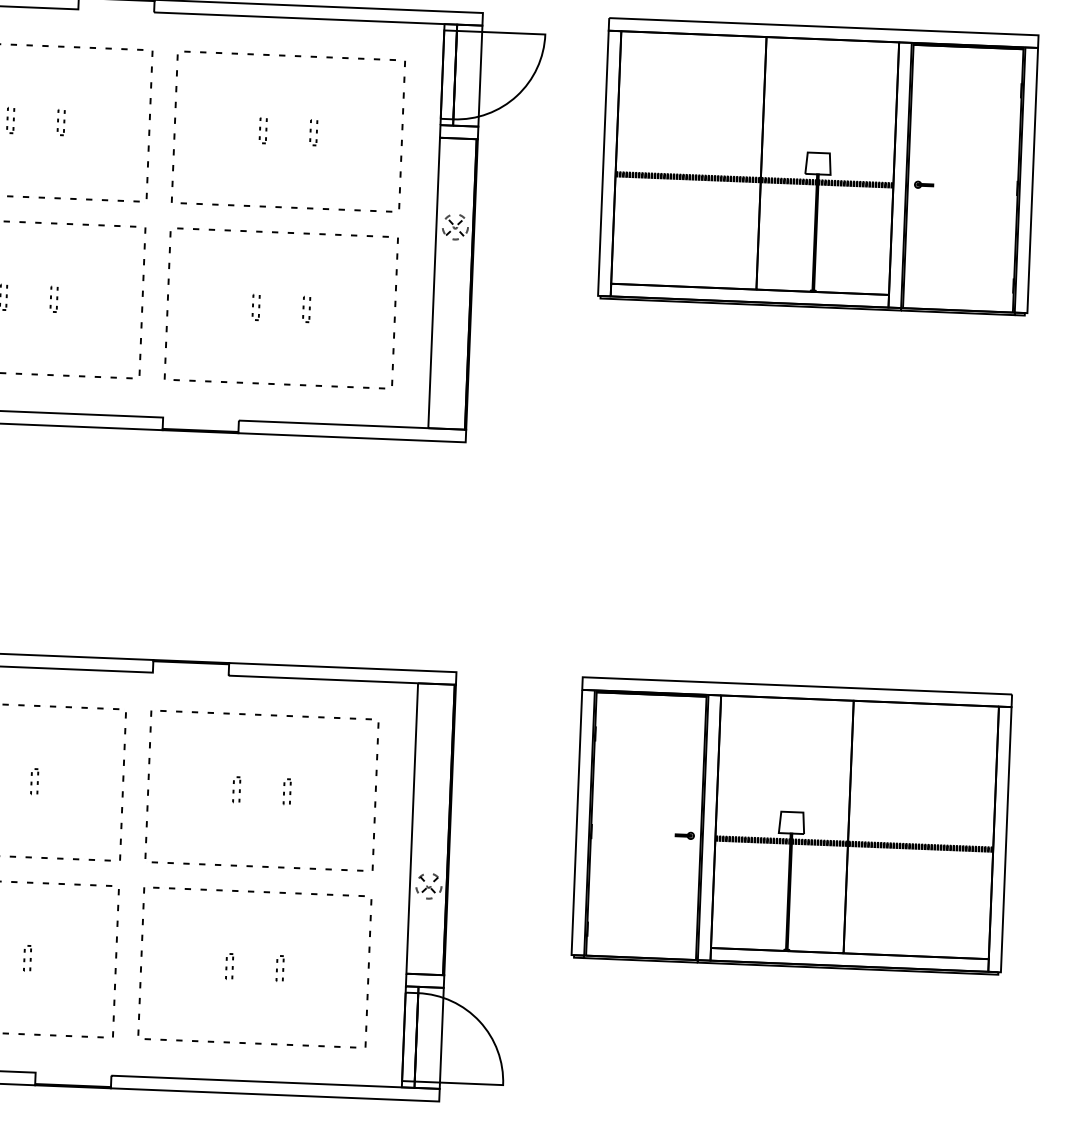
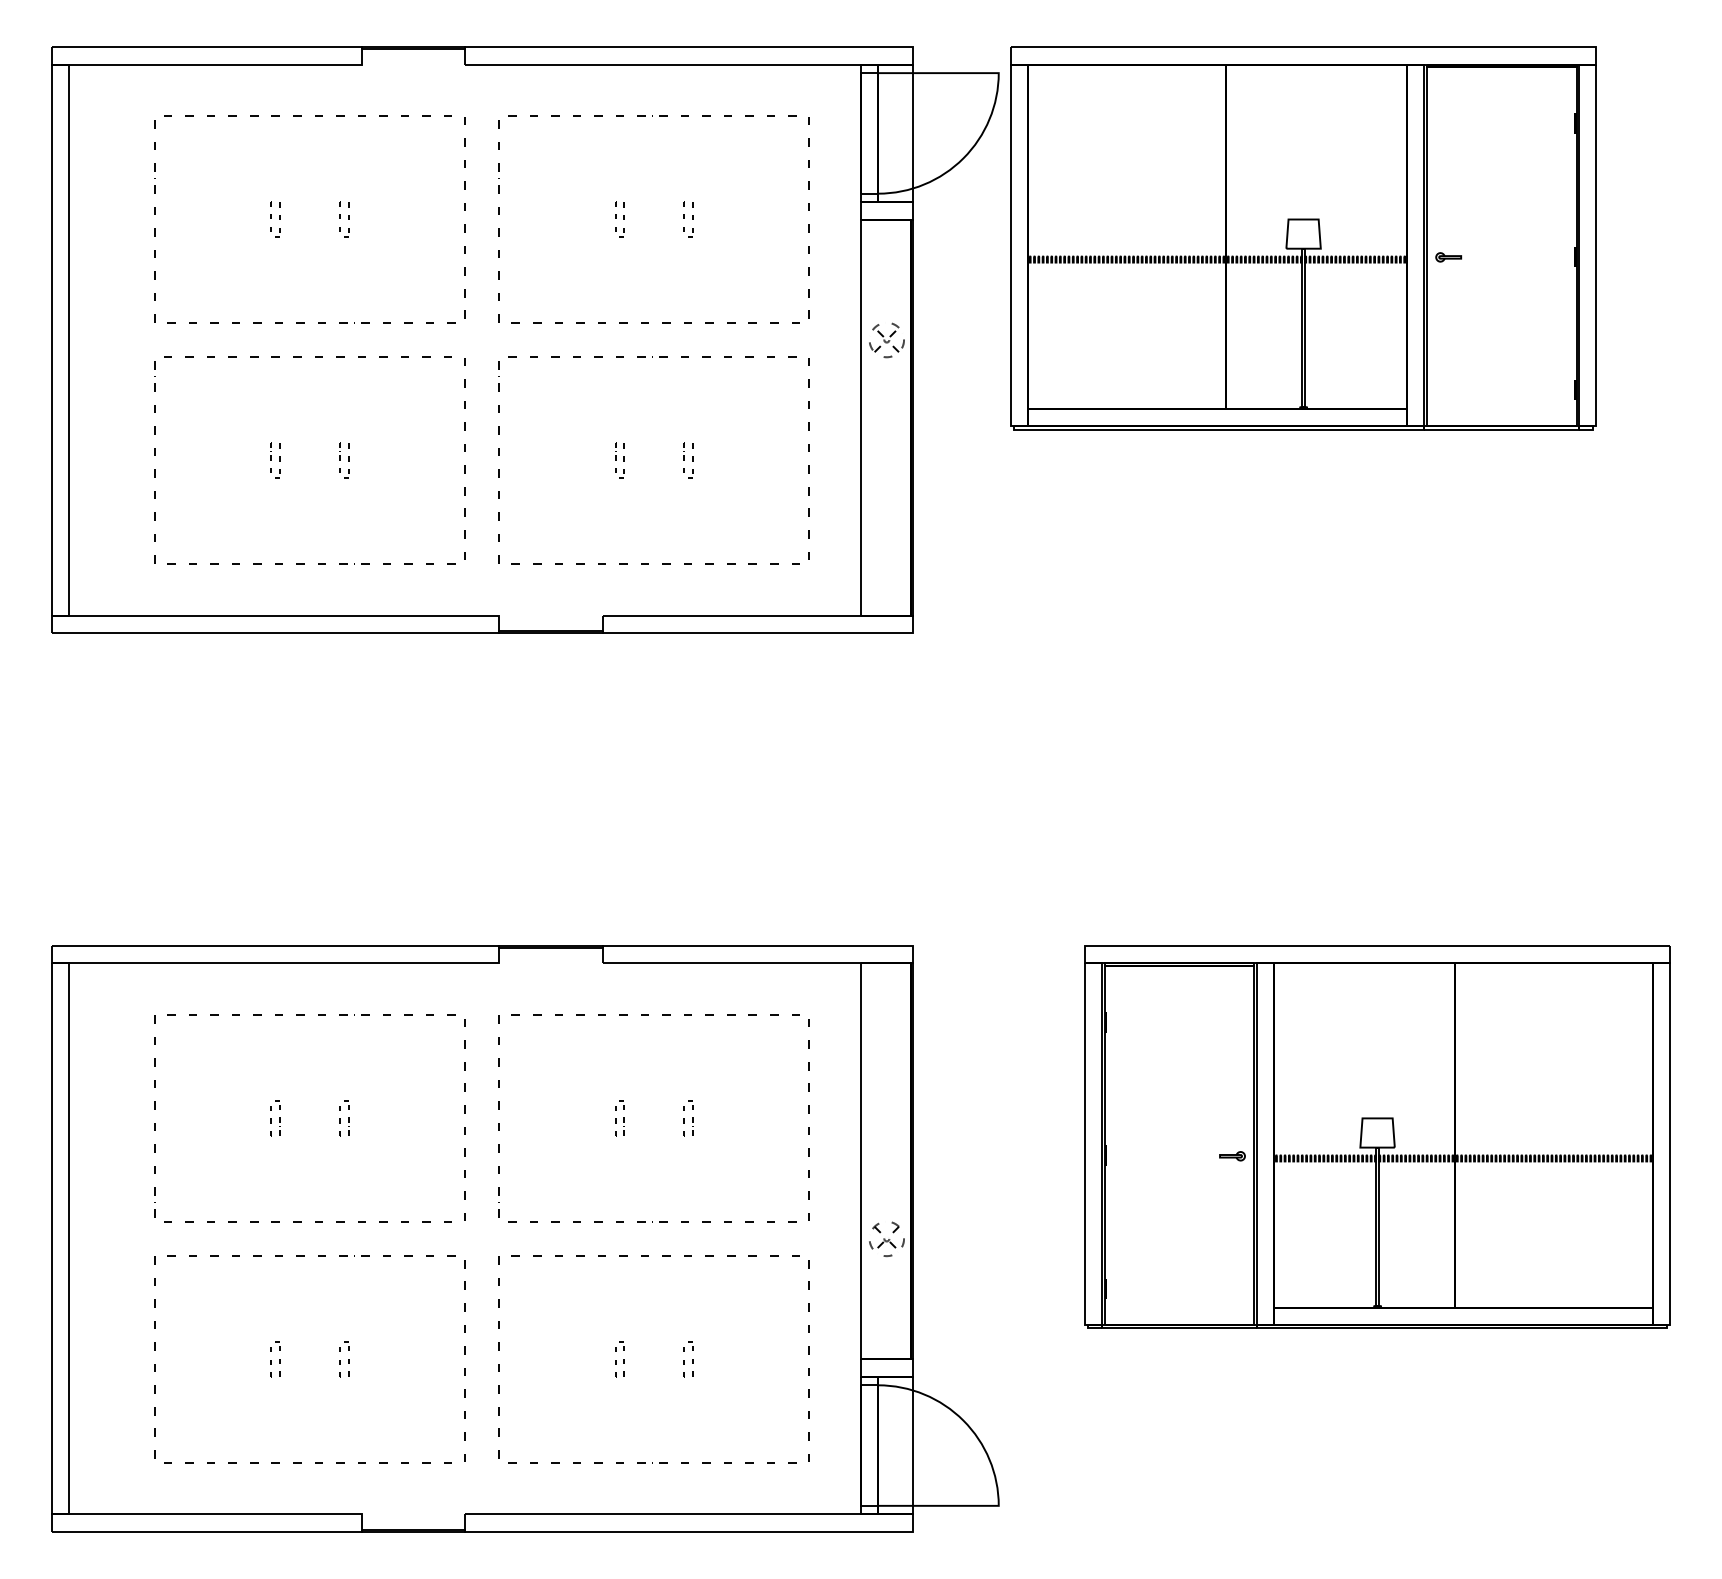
part: (818, 166) -> (1303, 238), moved

